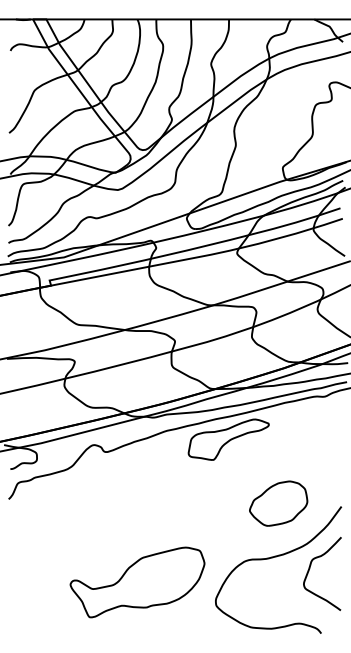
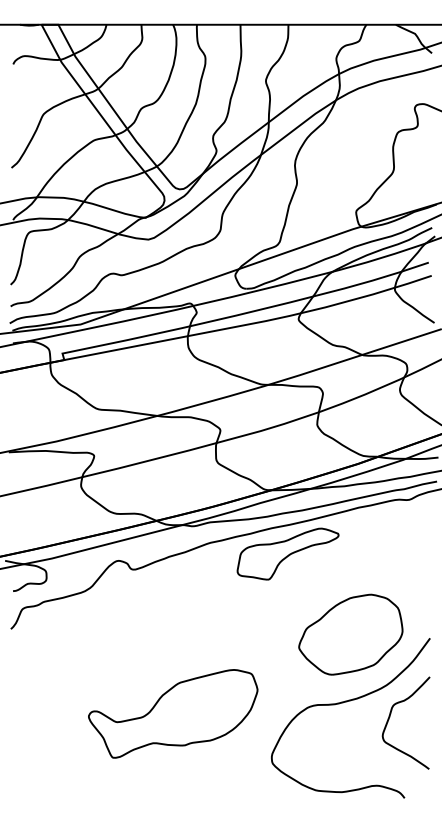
part: (278, 503) -> (350, 634), size x1.43
part: (137, 582) -> (173, 713), moved

